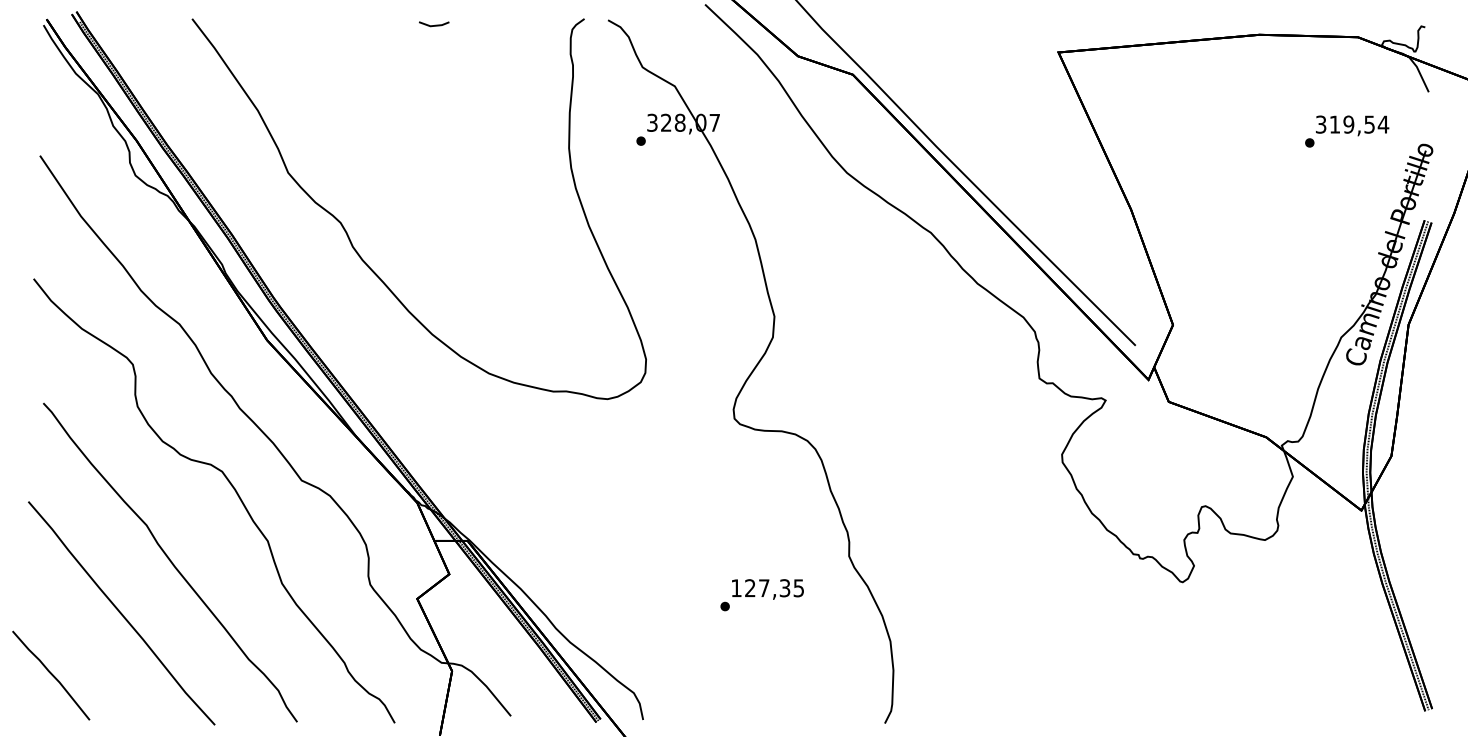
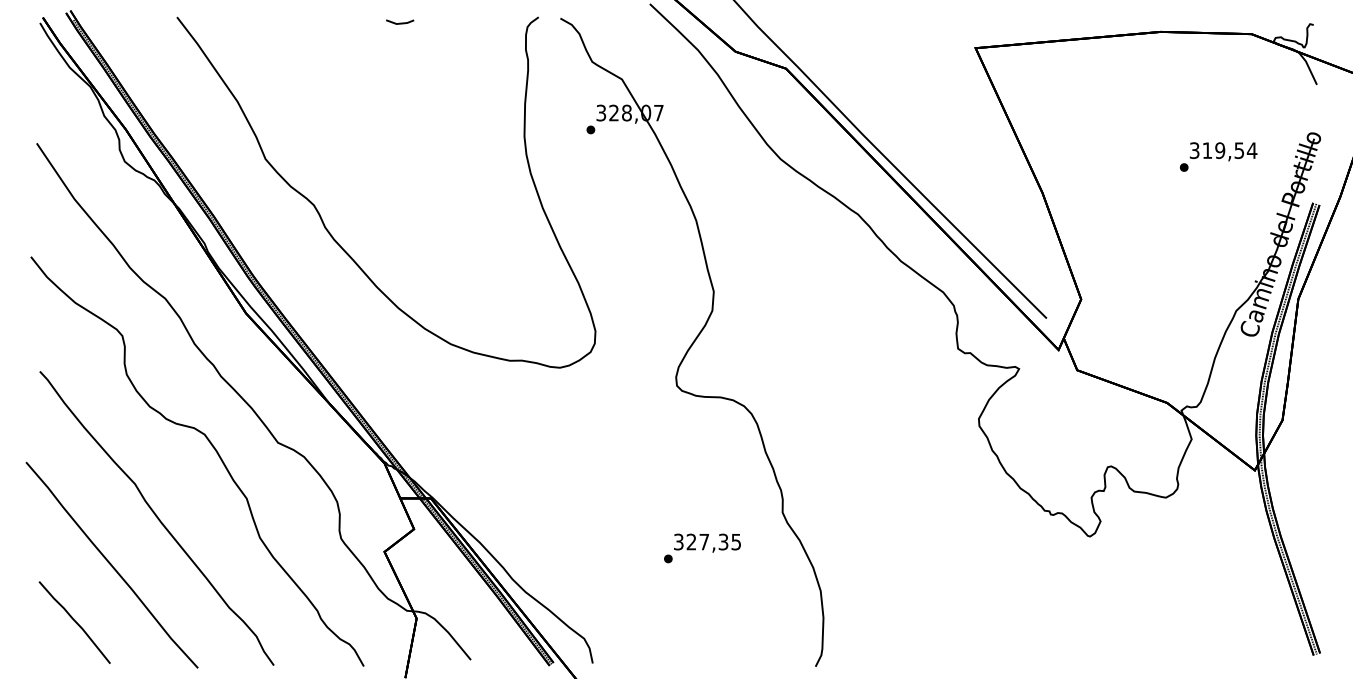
text: (1347, 131) -> (1218, 156), moved
text: (736, 588) -> (678, 542), 127,35 -> 327,35
part: (51, 675) -> (75, 622), moved

